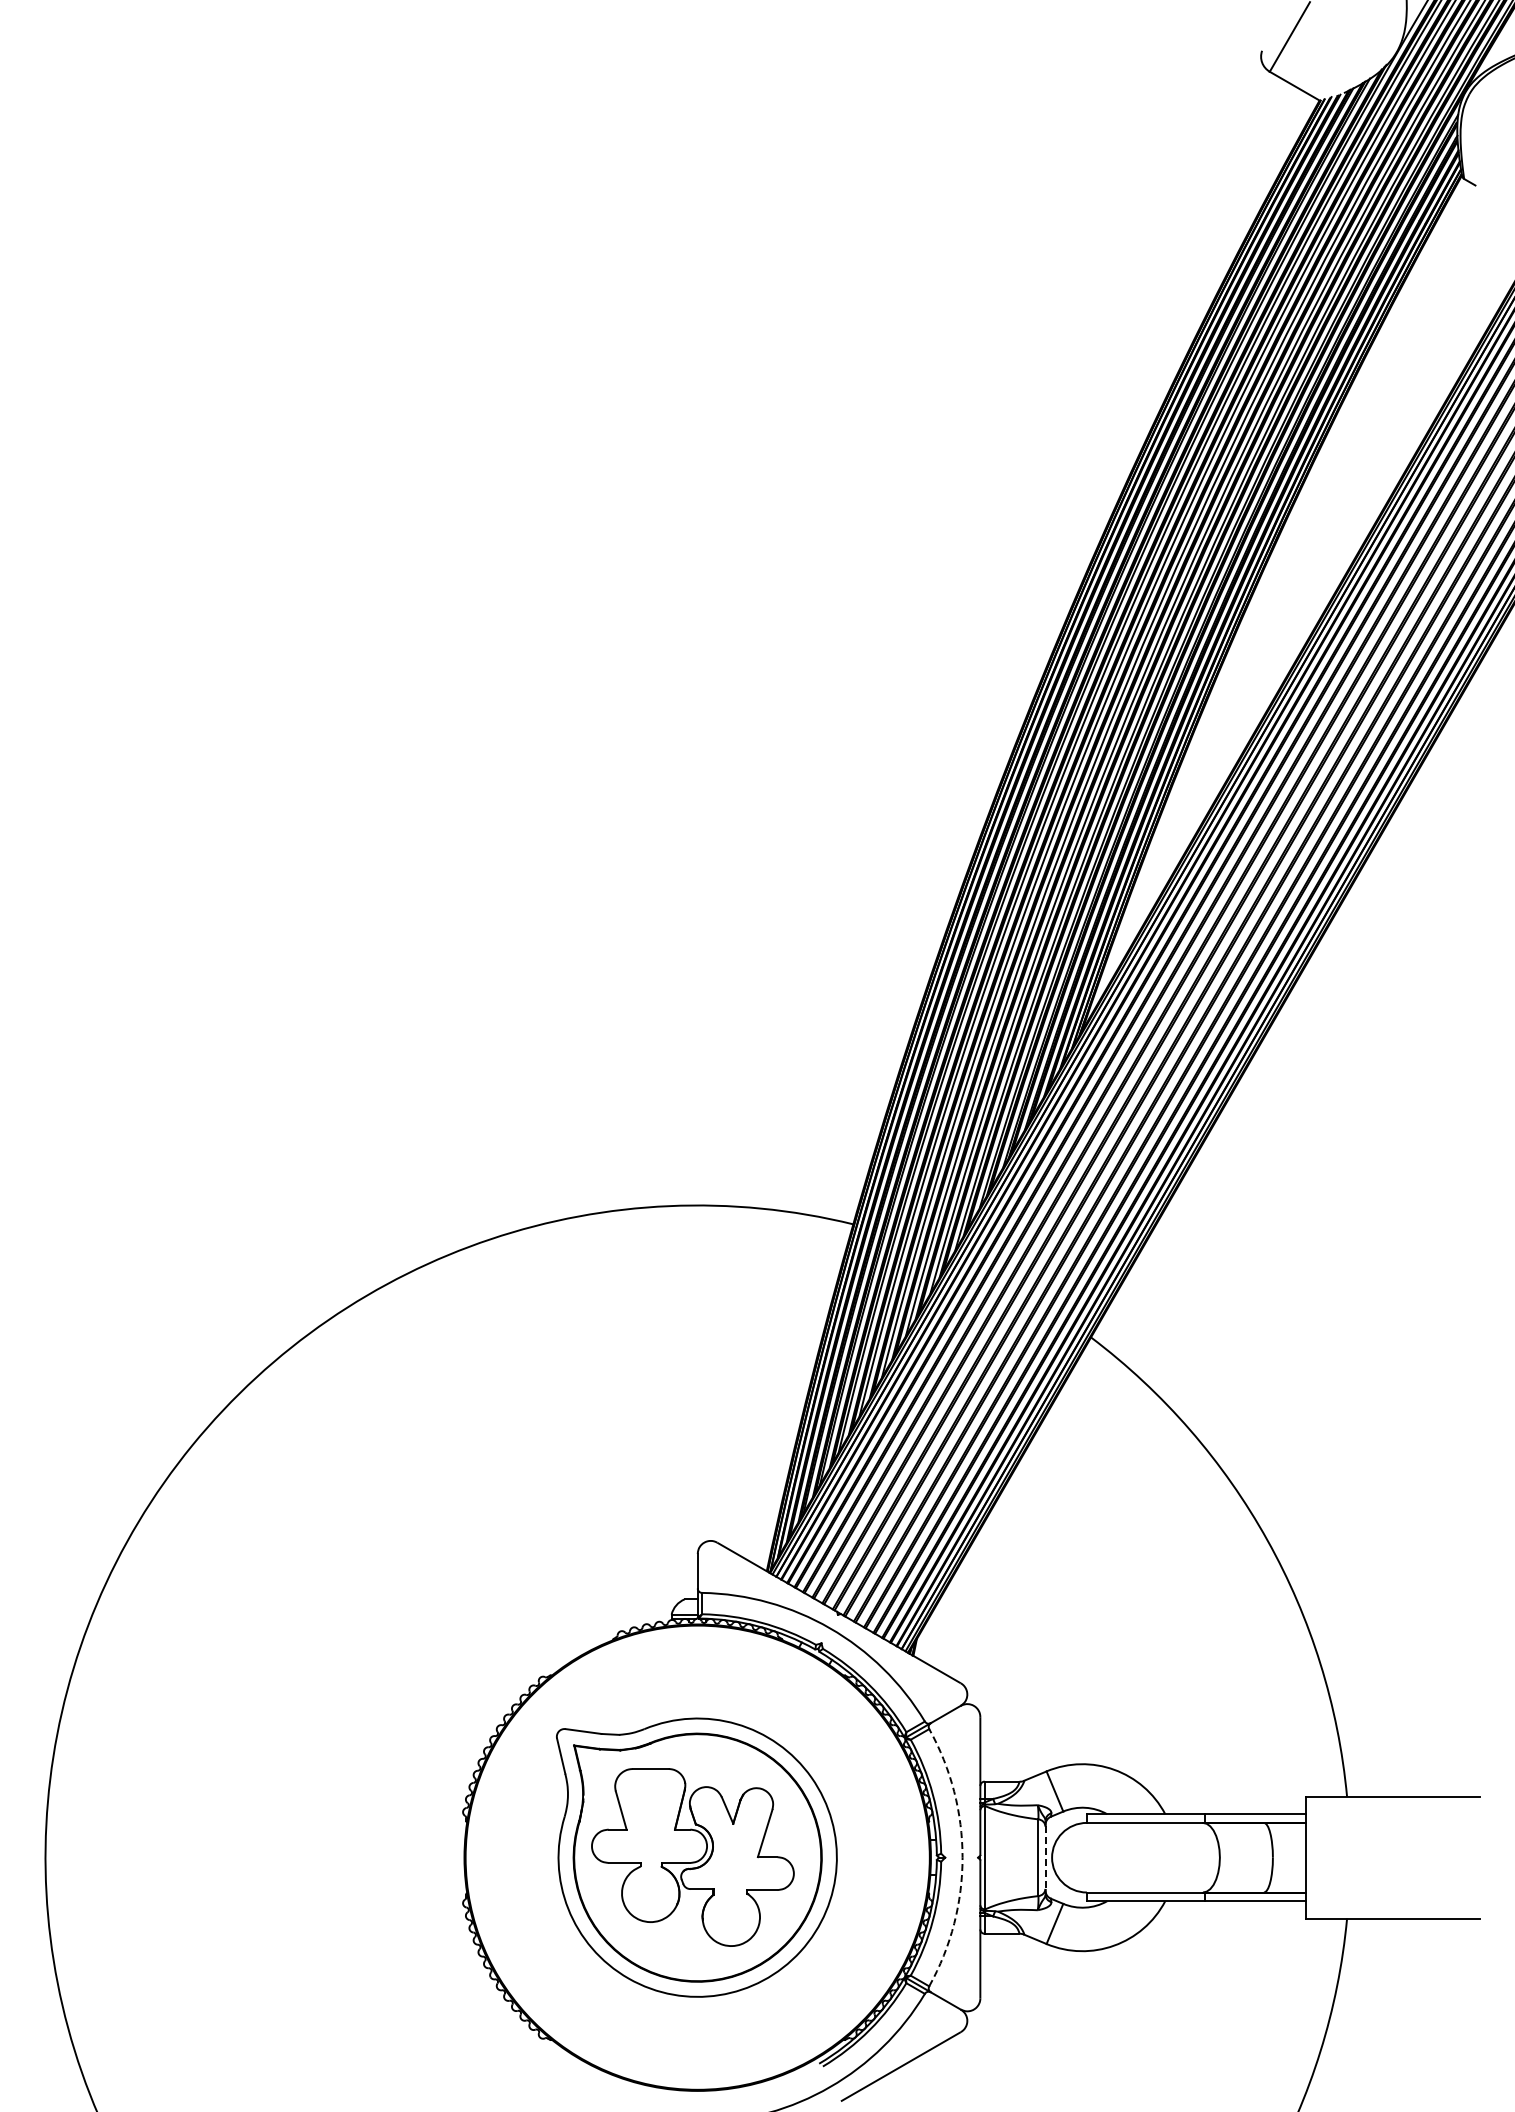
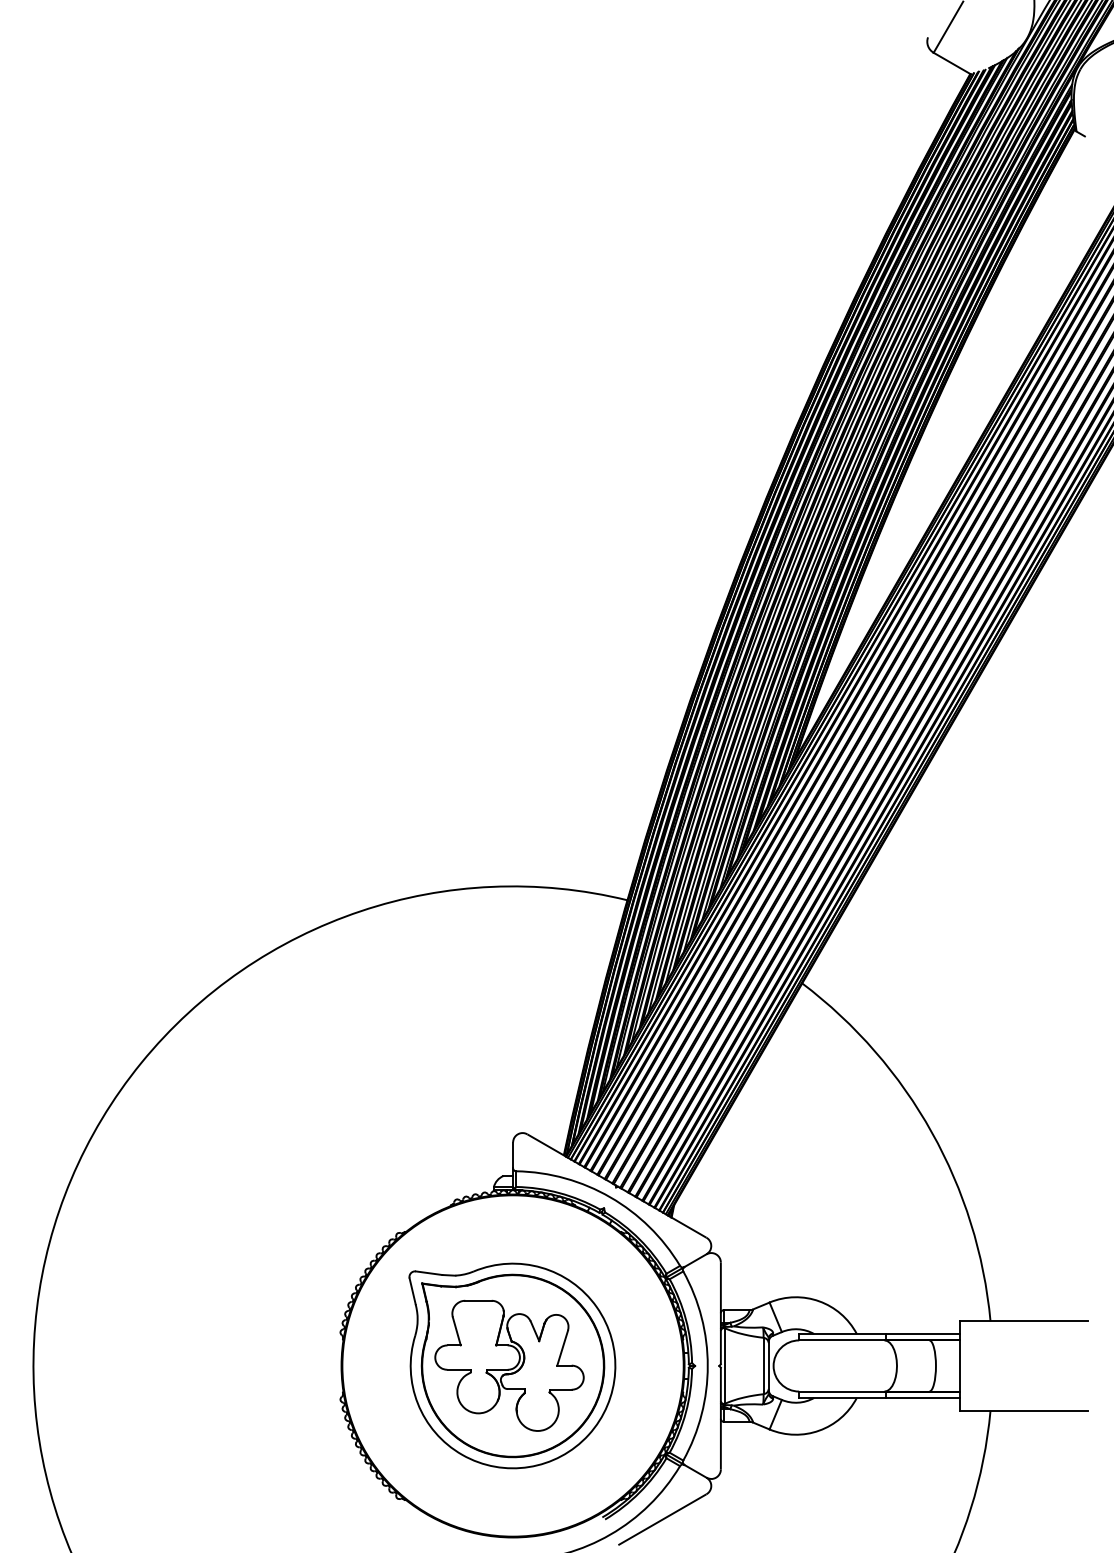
arc: (962, 1857) -> (707, 1365), dashed -> solid
line: (1045, 1858) -> (768, 1366), dashed -> solid

